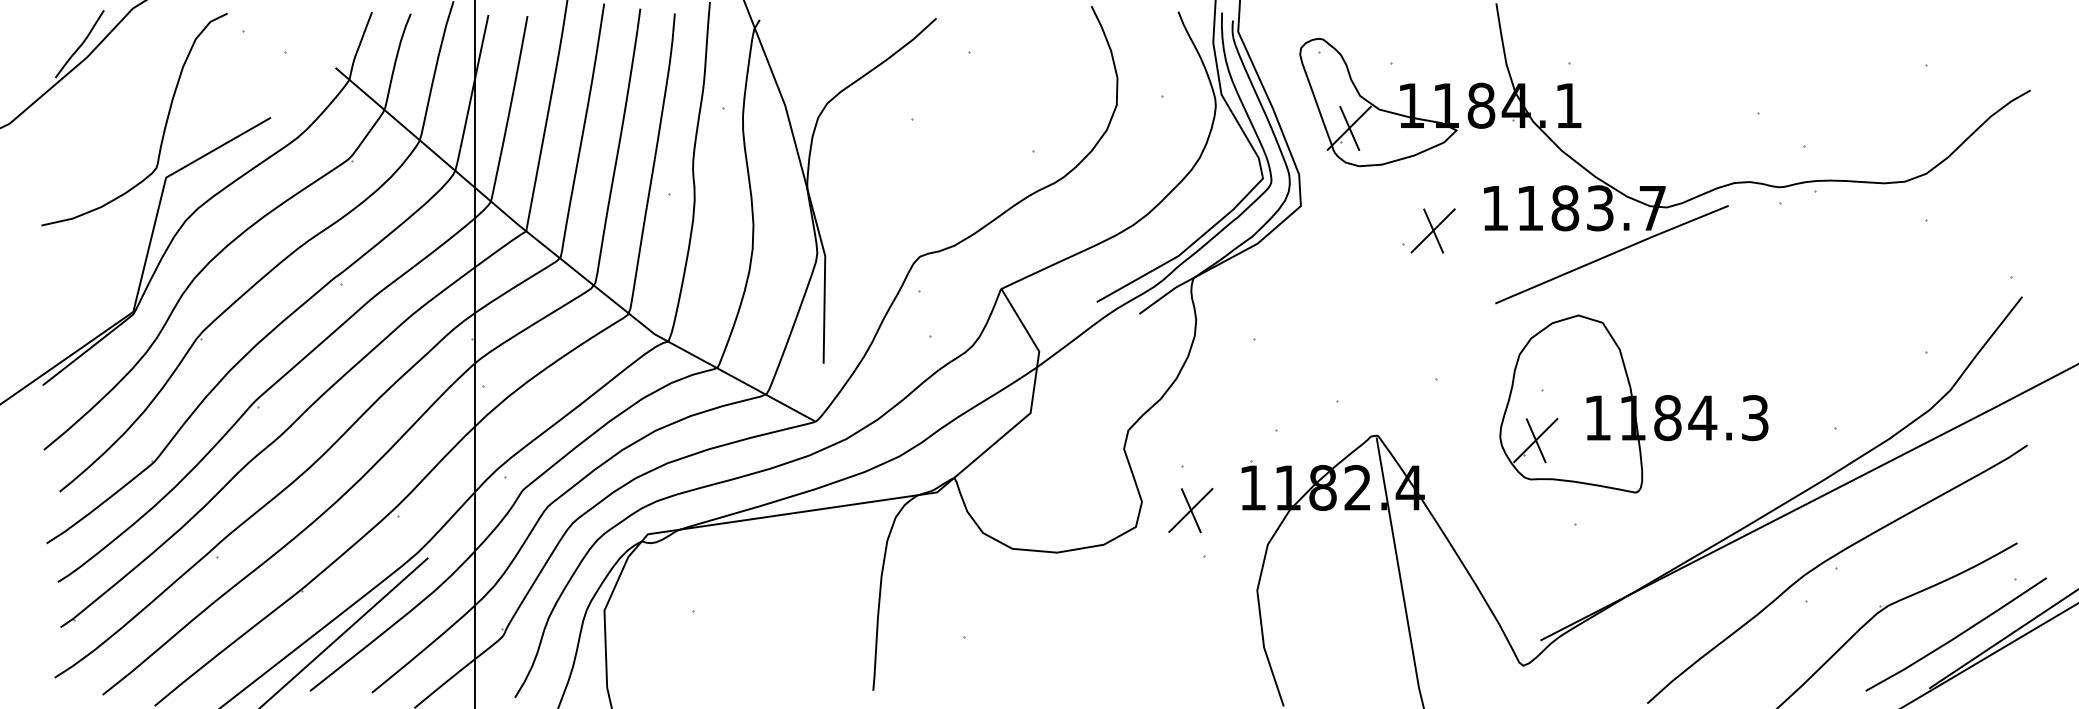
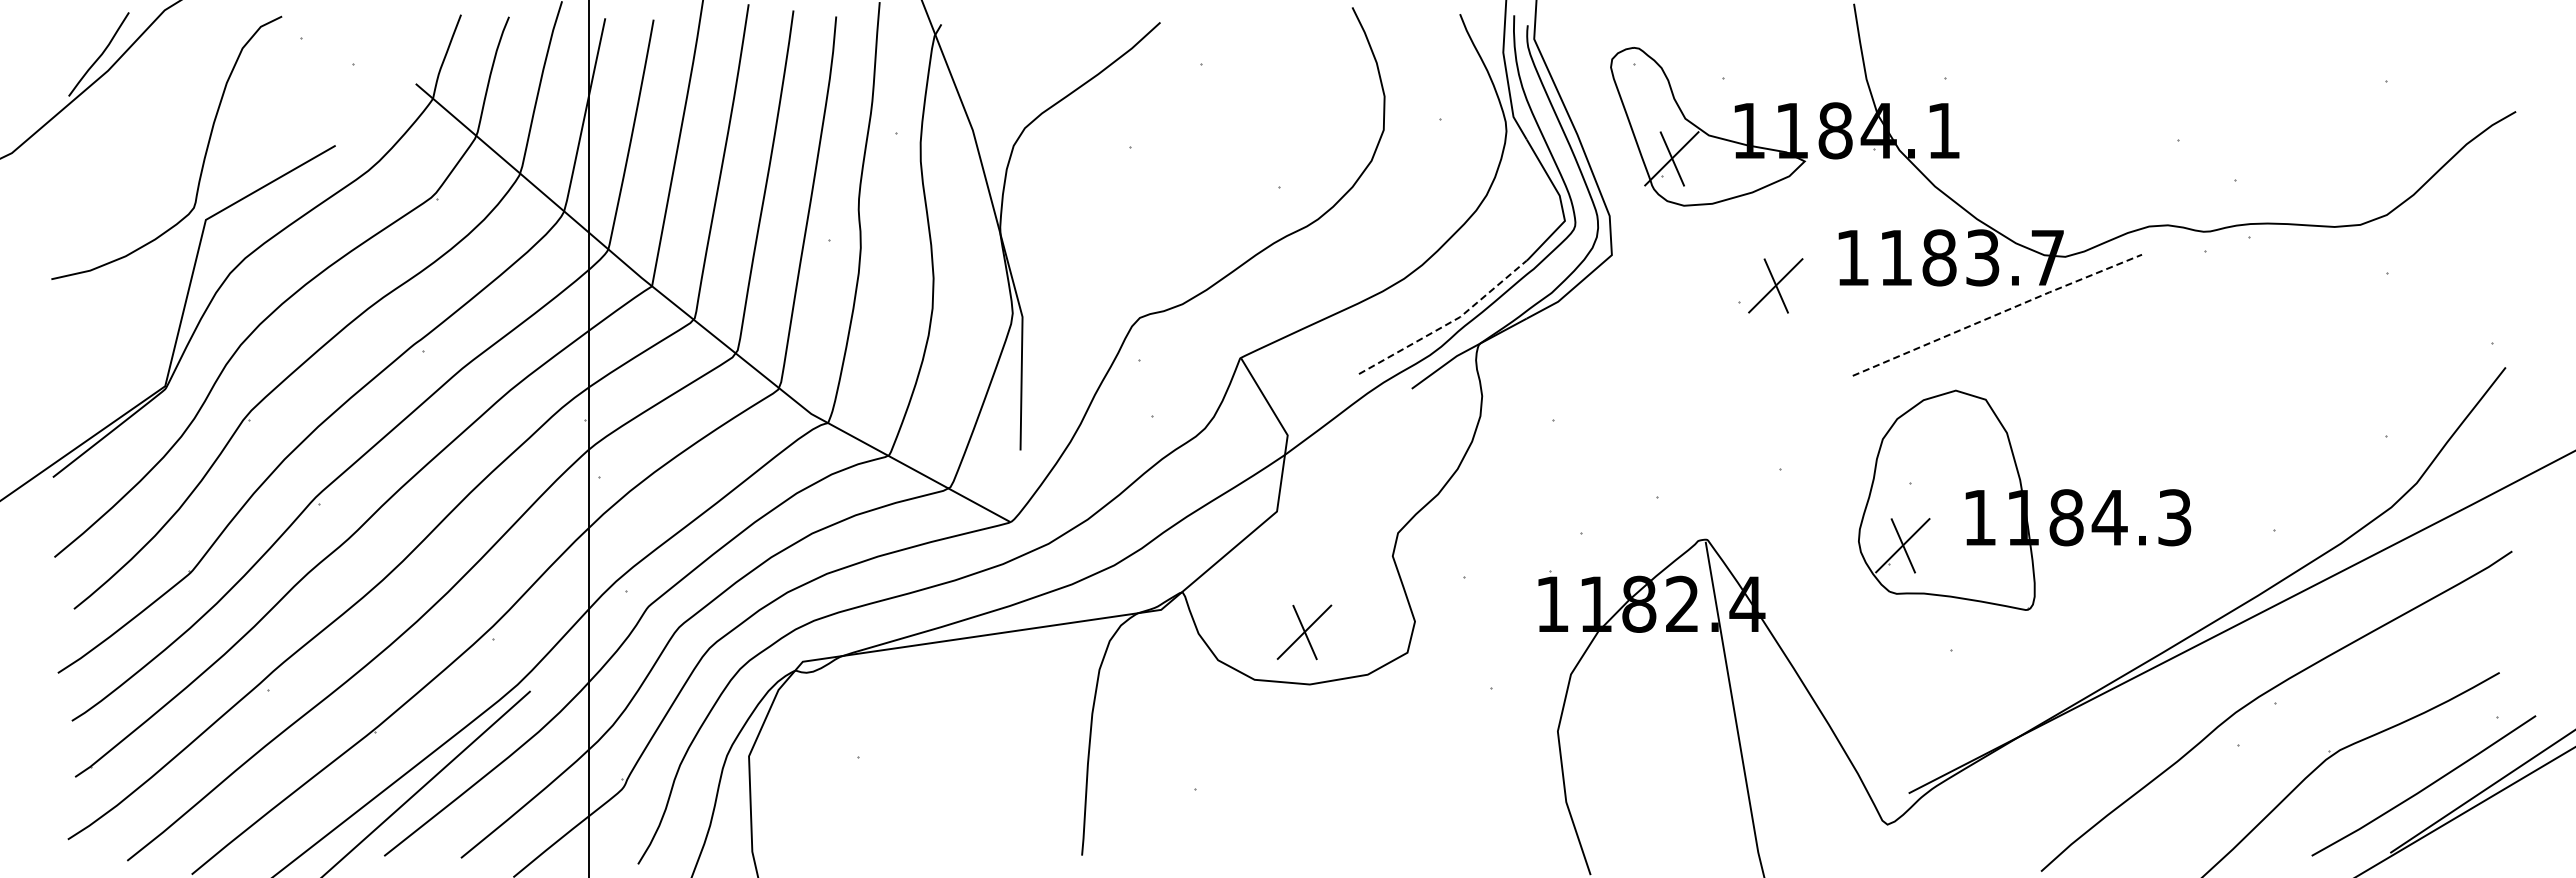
line: (1612, 254) -> (1997, 314), solid -> dashed
line: (1169, 261) -> (1448, 323), solid -> dashed
part: (1190, 510) -> (1304, 632), moved

